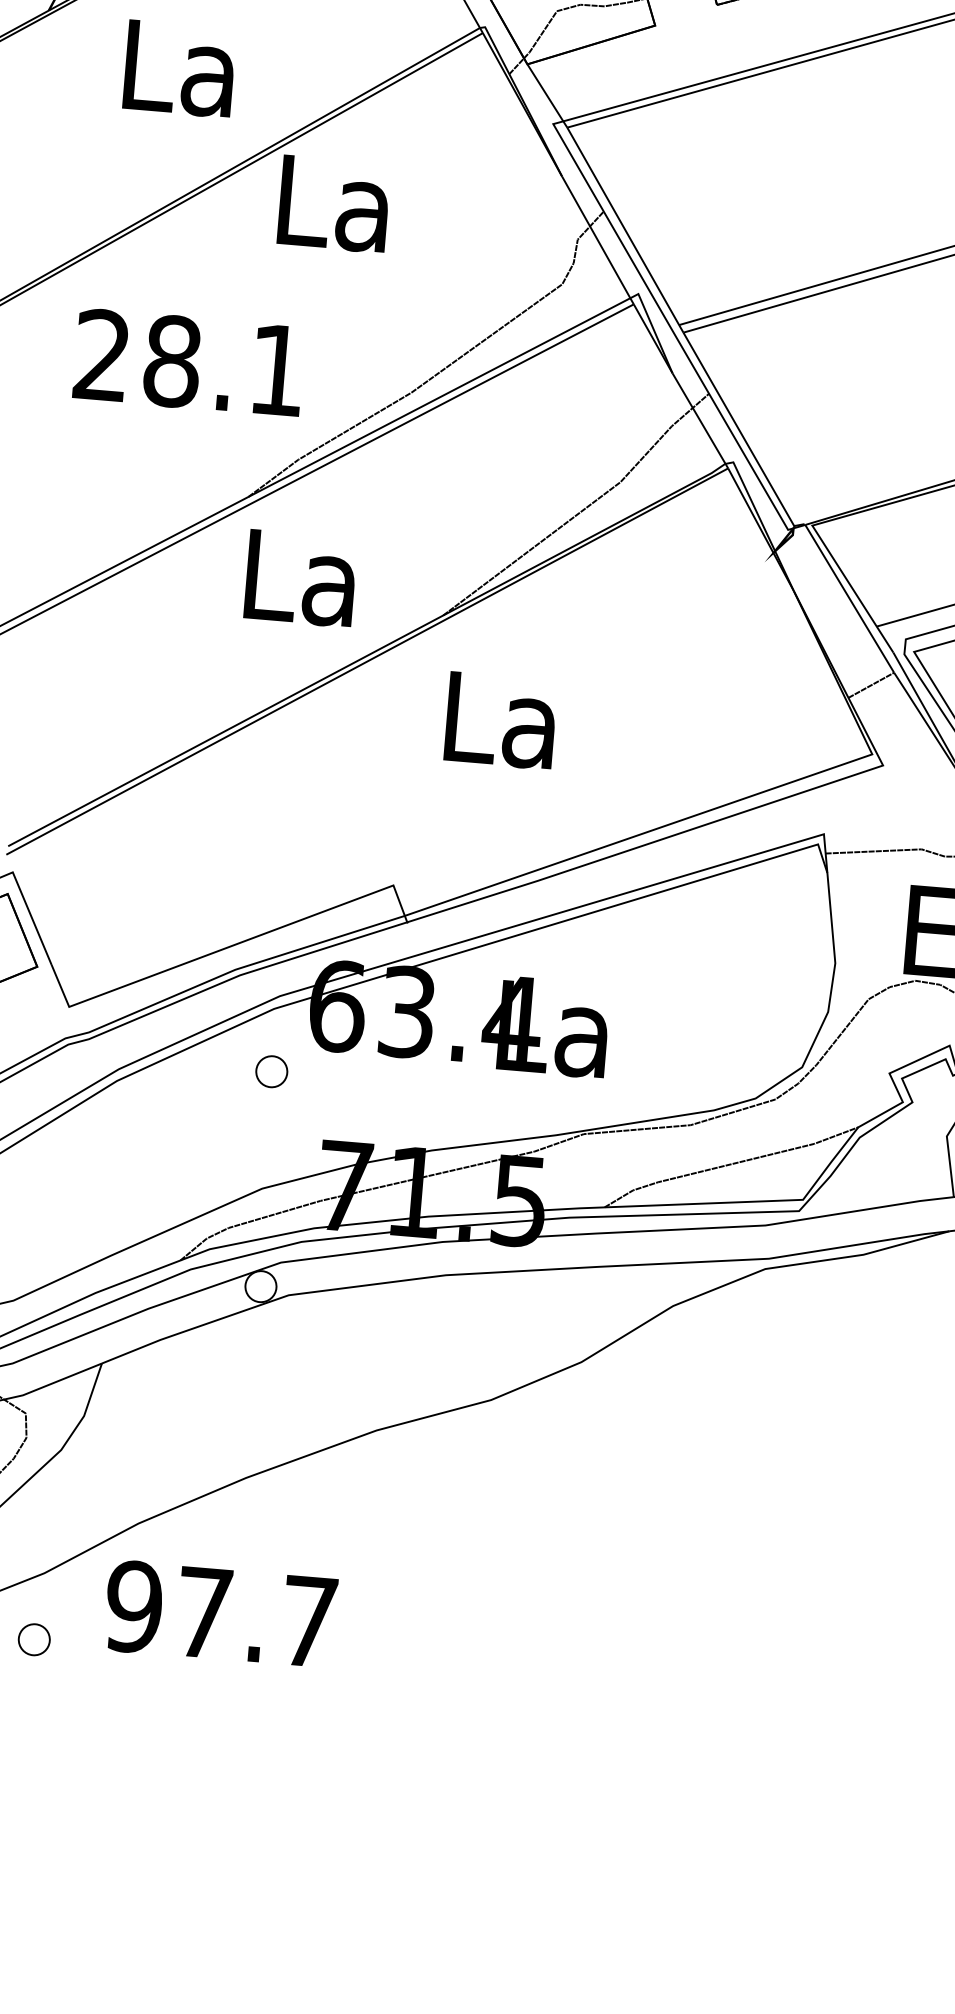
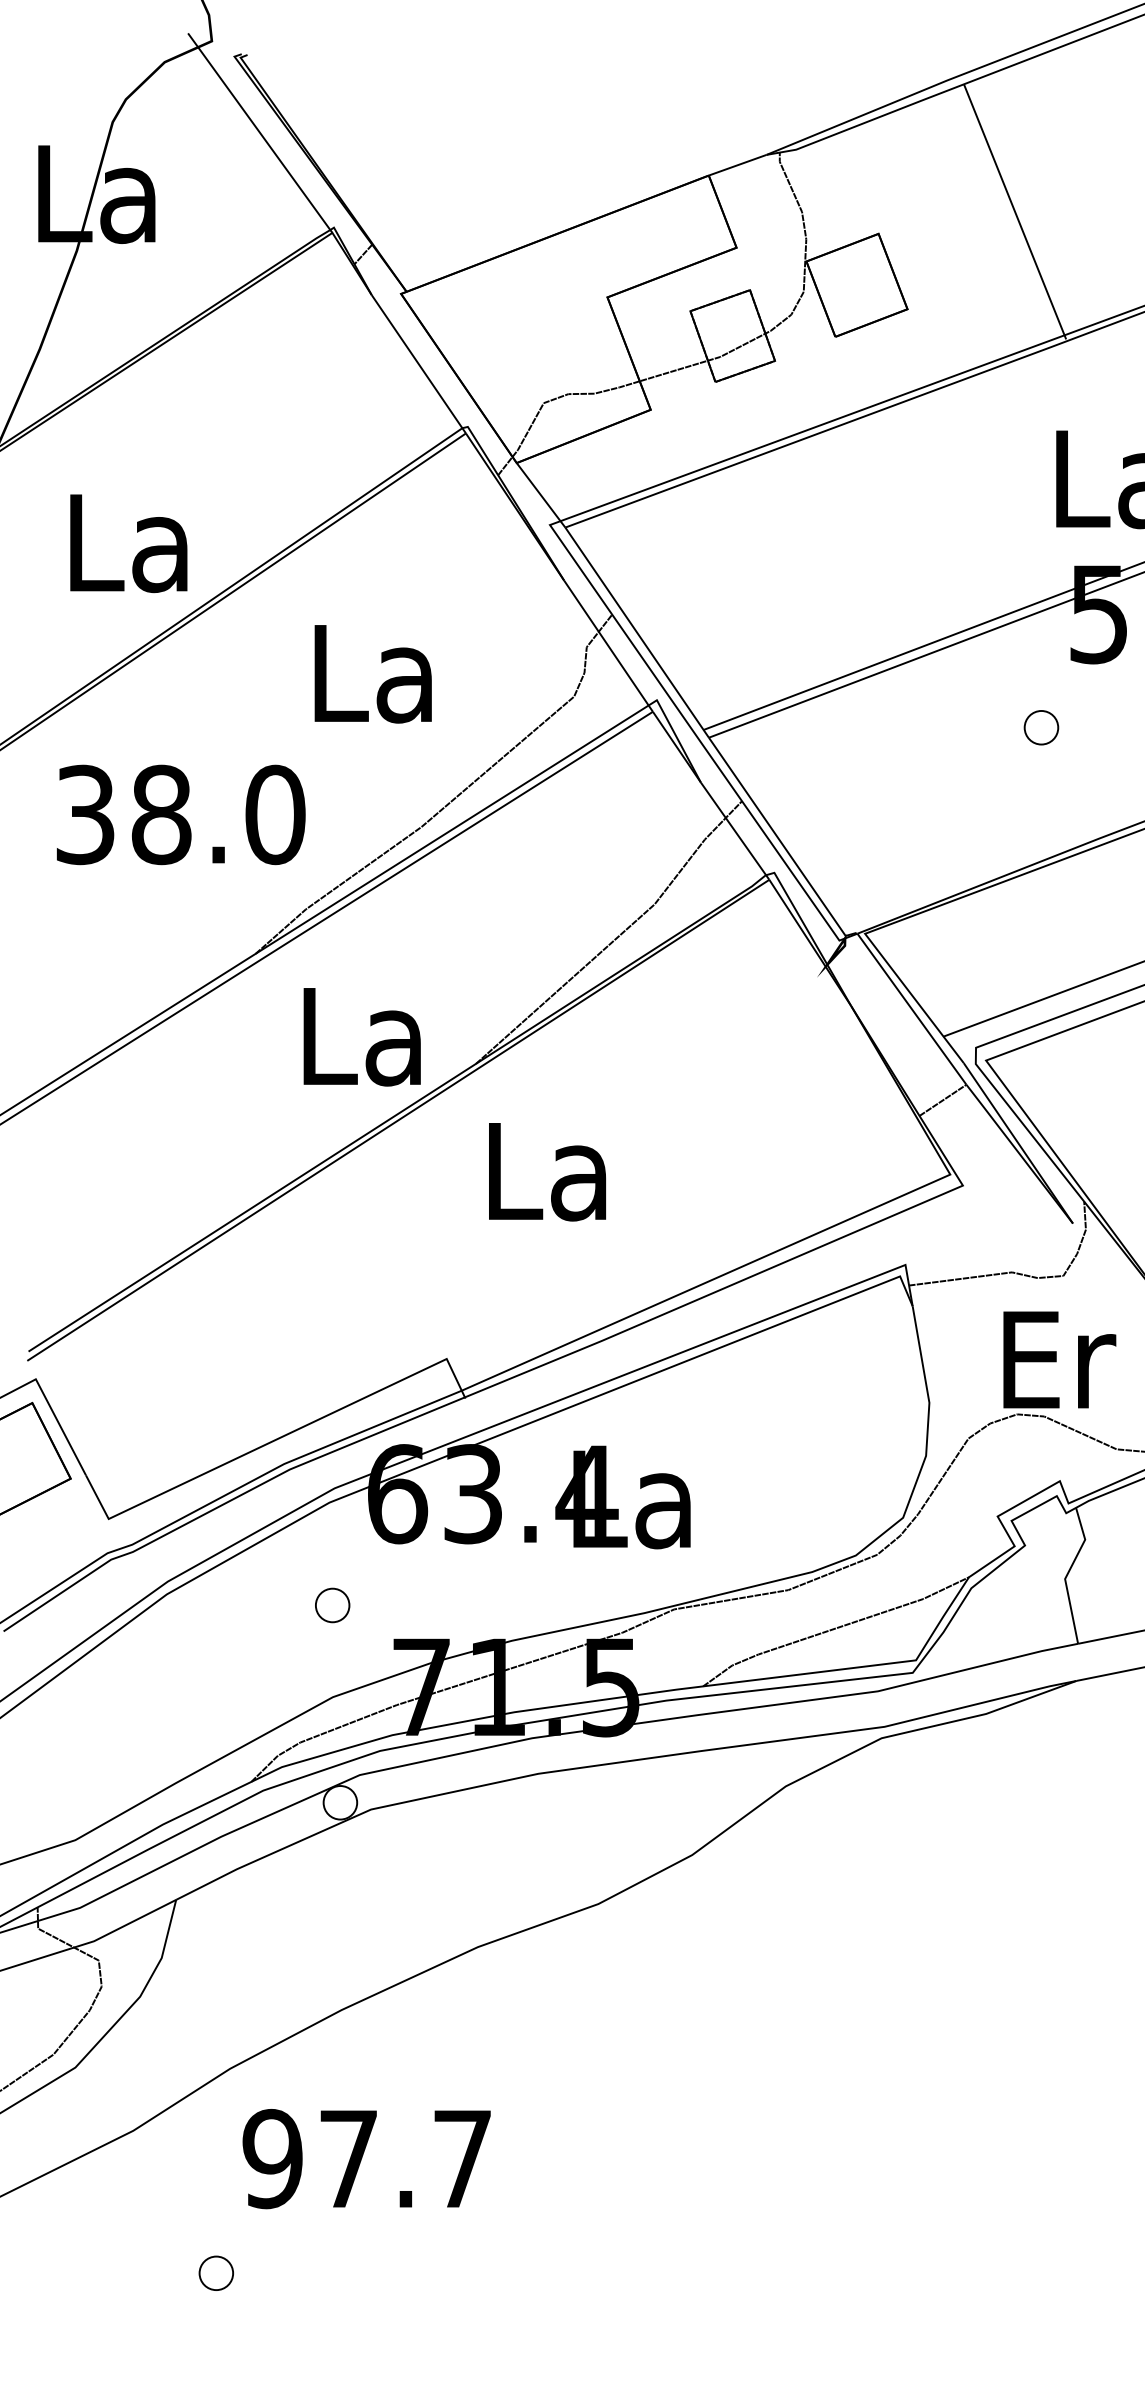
text: (179, 68) -> (128, 543), moved
text: (333, 204) -> (372, 674), moved
text: (190, 362) -> (180, 814), 28.1 -> 38.0
text: (300, 578) -> (361, 1037), moved
part: (271, 1071) -> (332, 1605), moved
text: (220, 1614) -> (366, 2159), moved
part: (33, 1638) -> (215, 2272), moved

